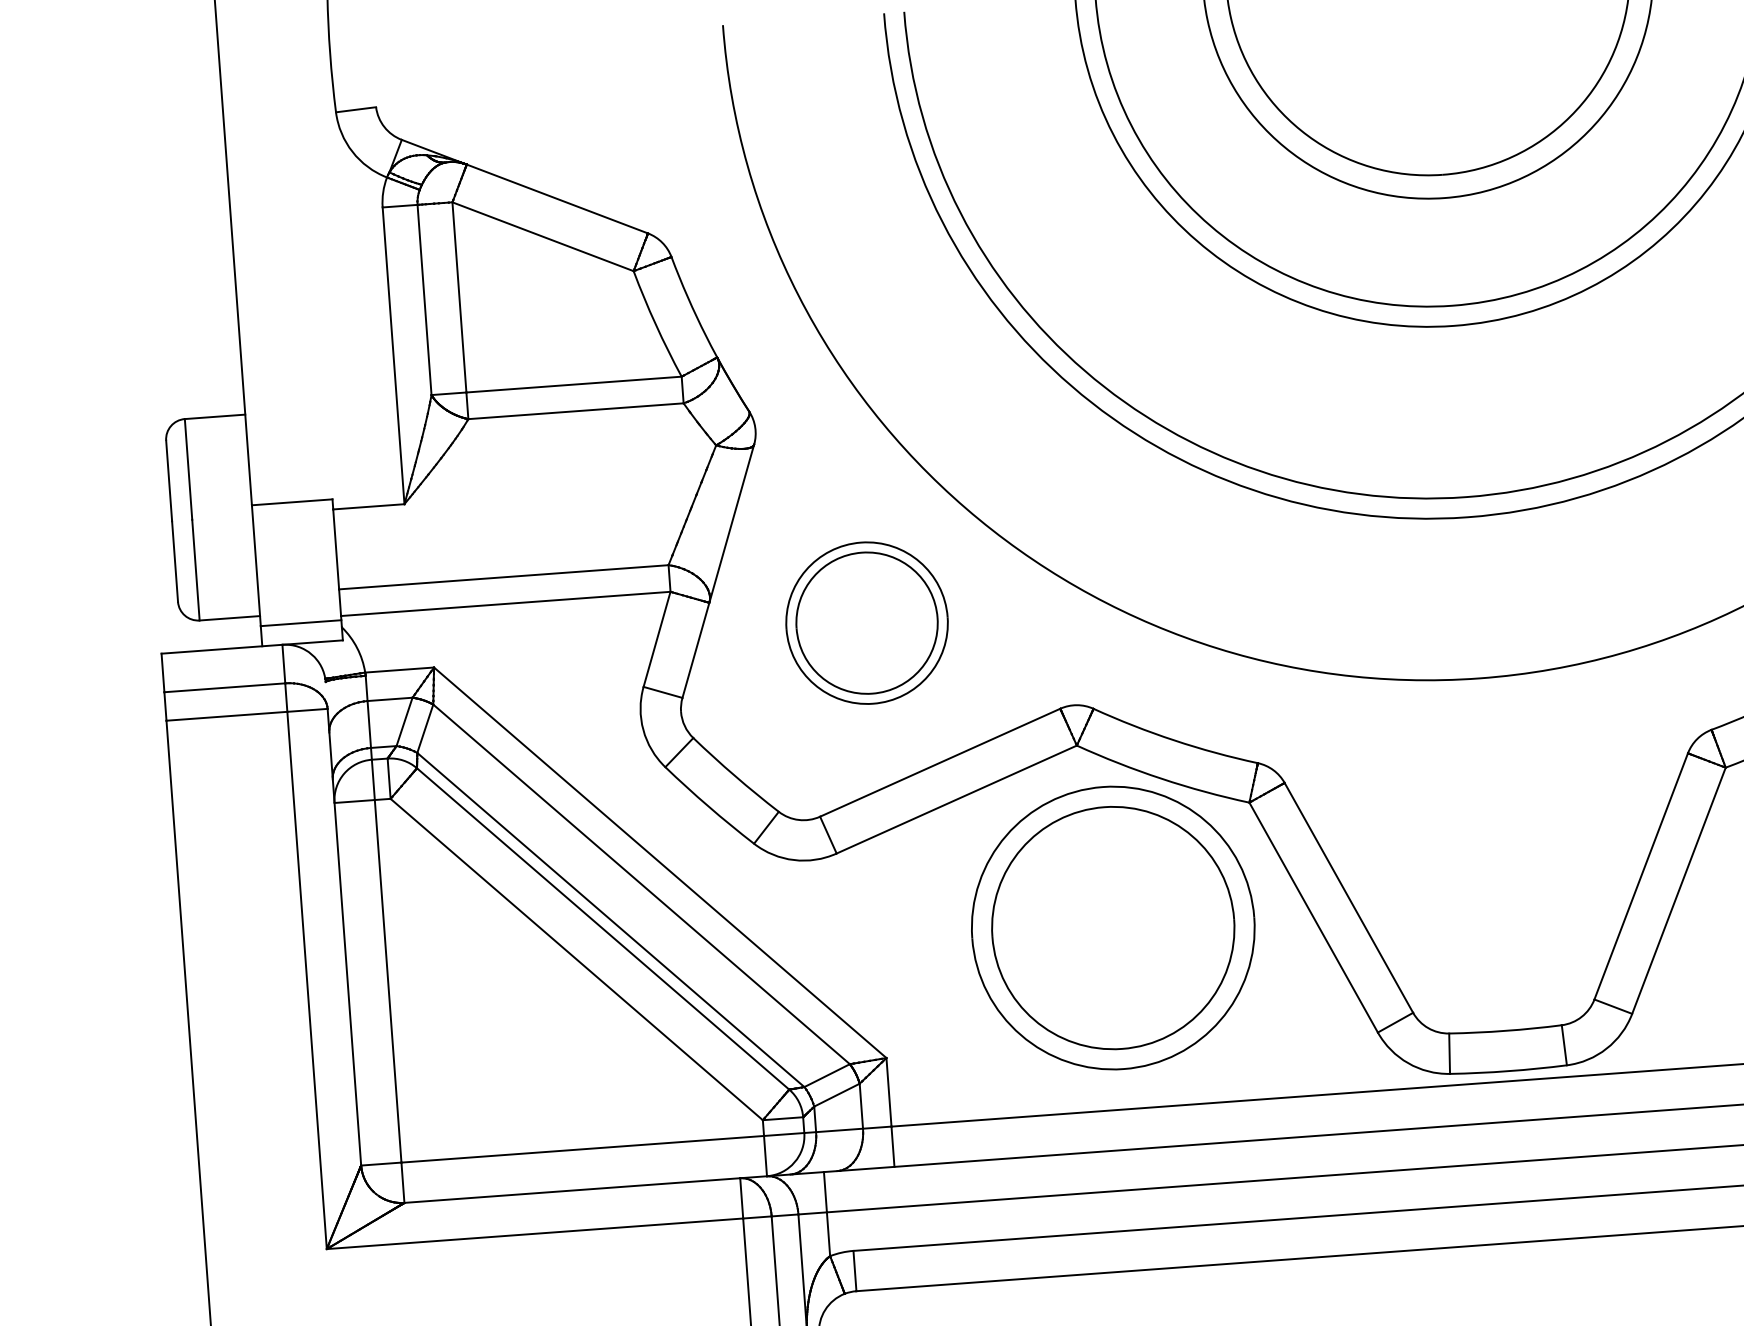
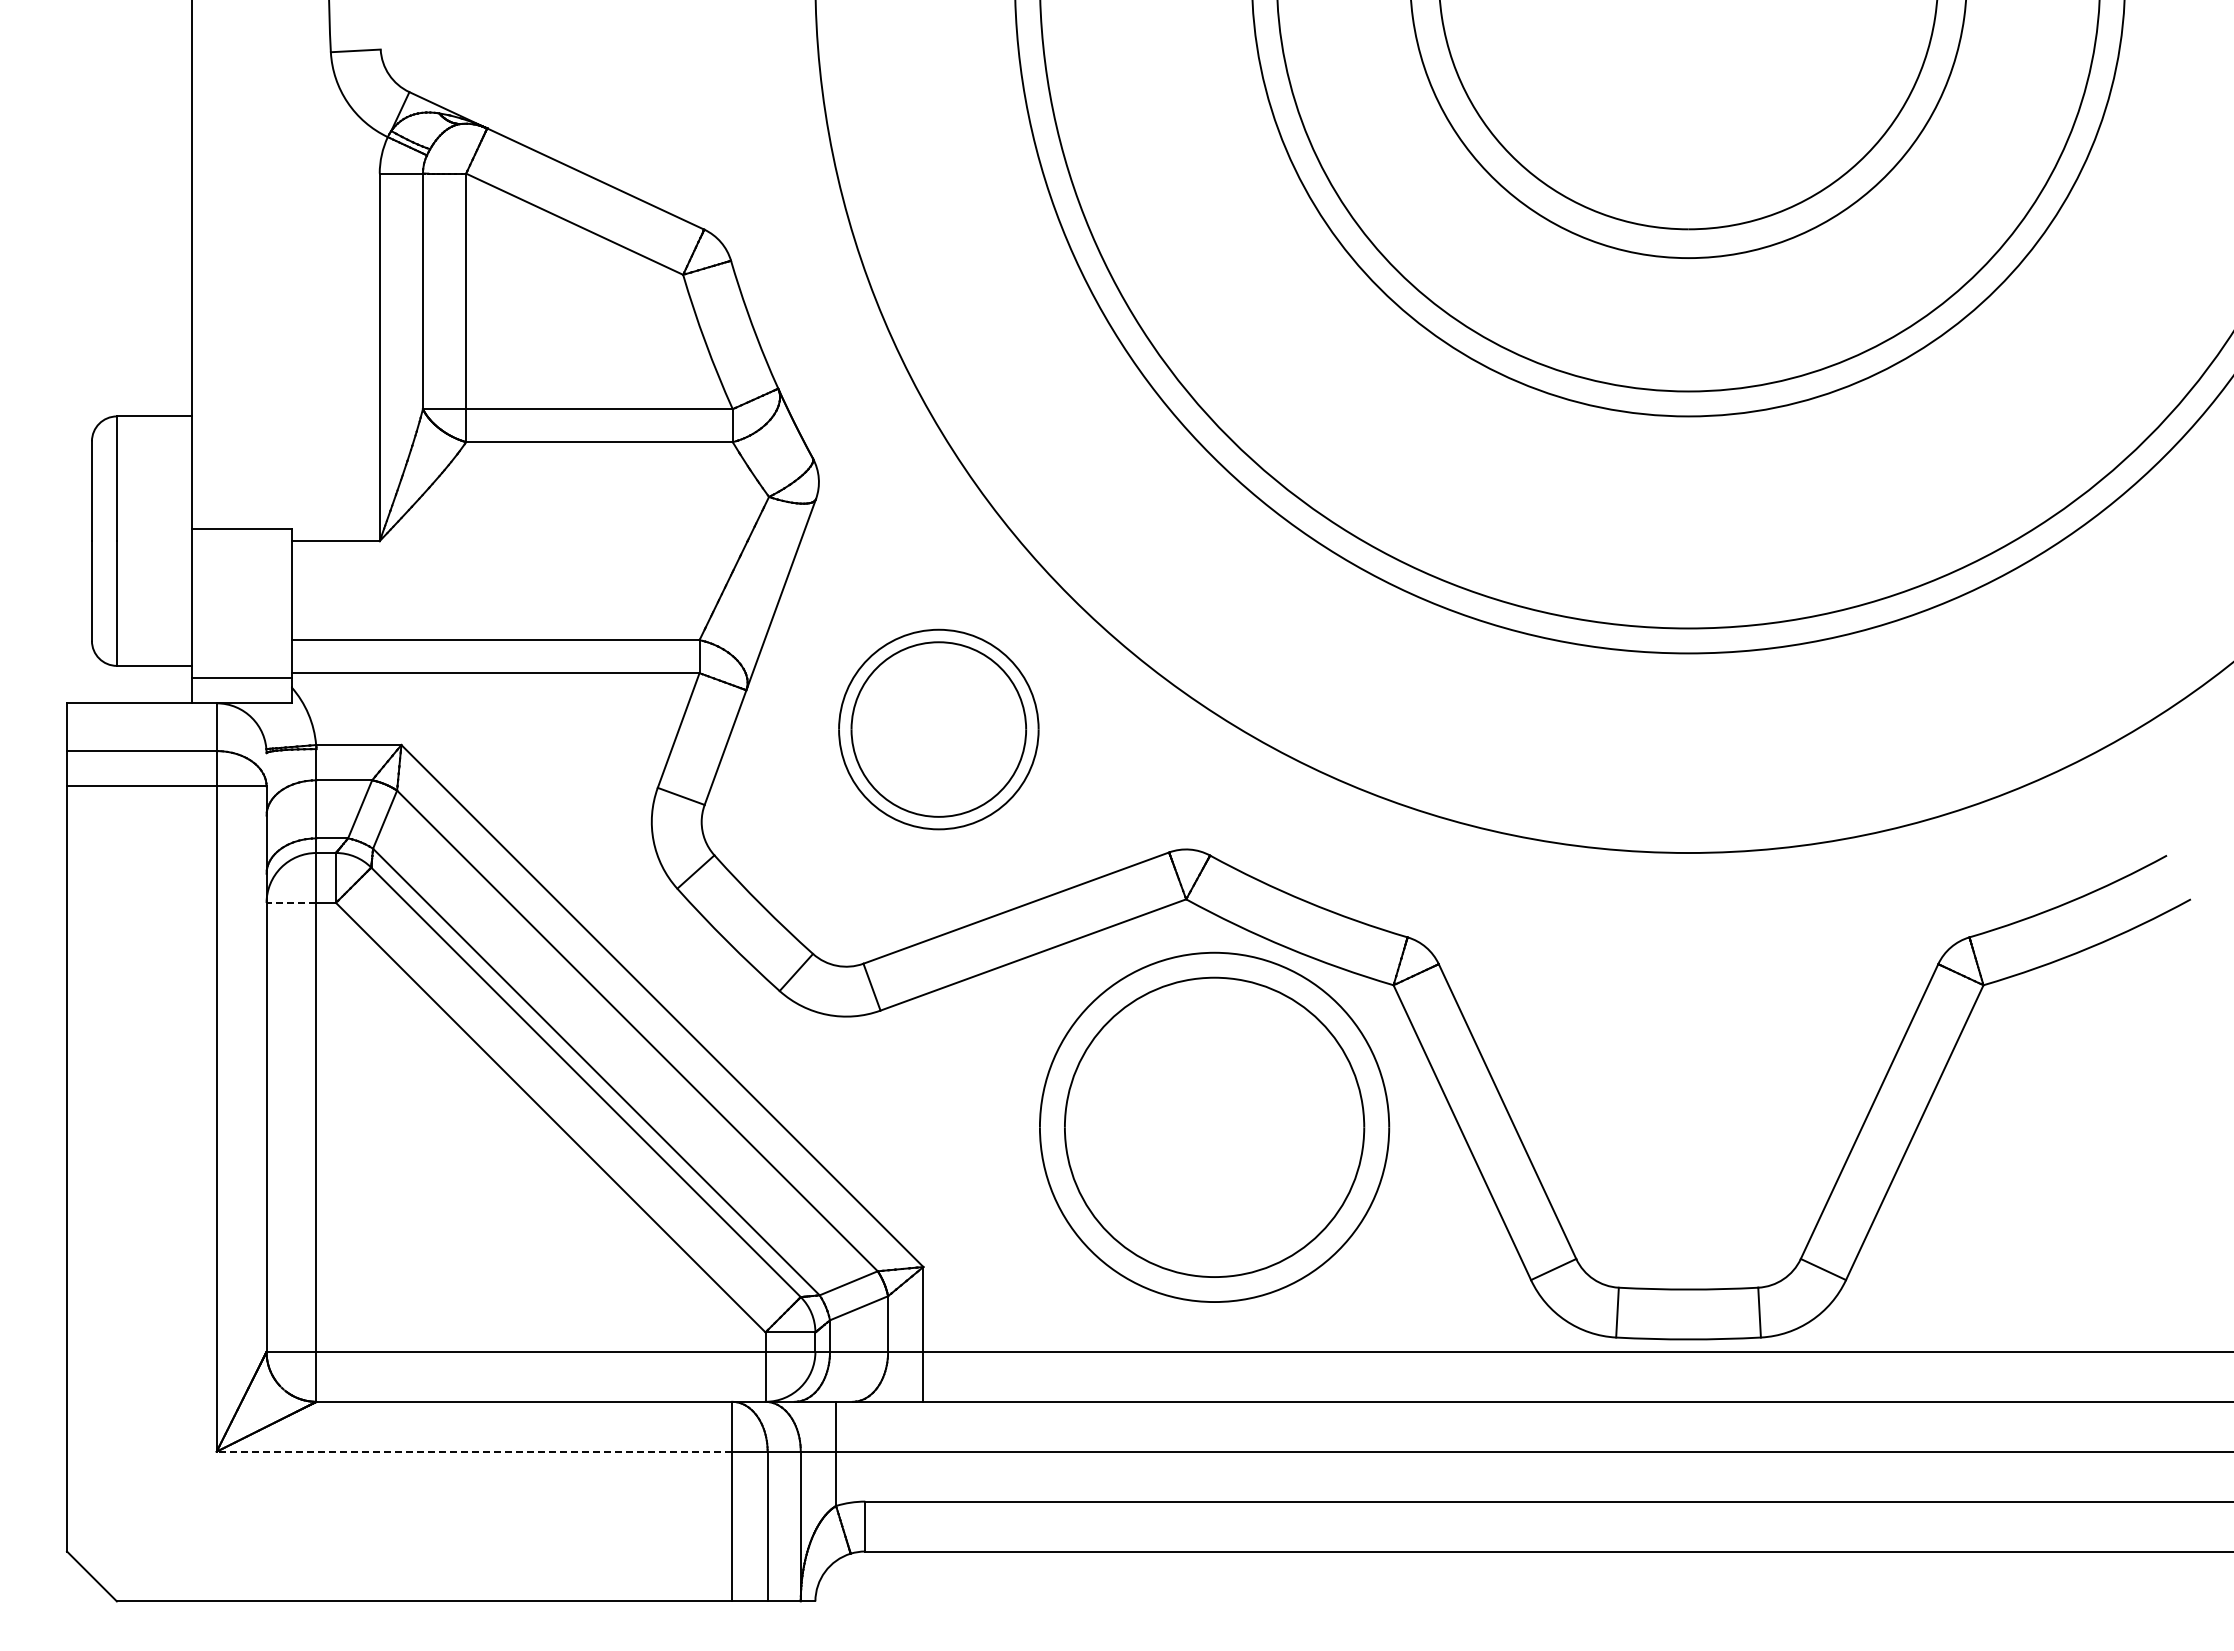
line: (354, 801) -> (291, 902), solid -> dashed
line: (534, 1233) -> (474, 1451), solid -> dashed

